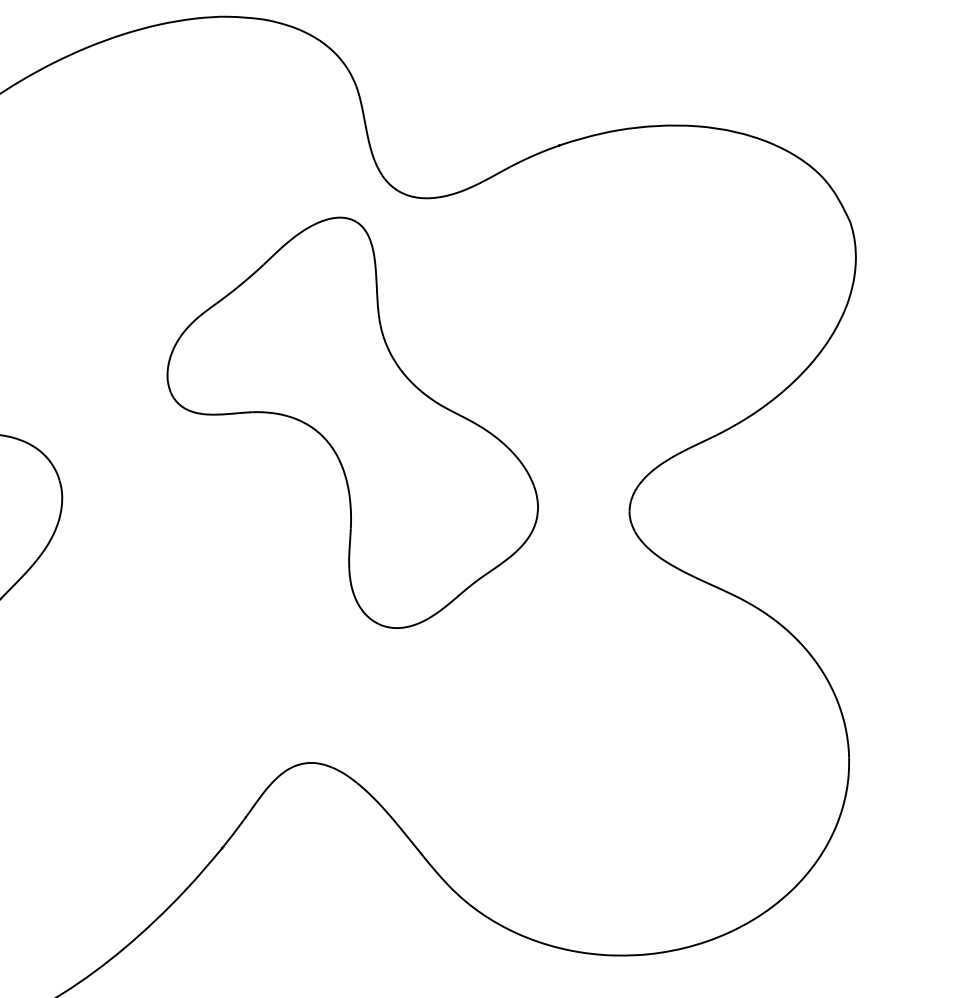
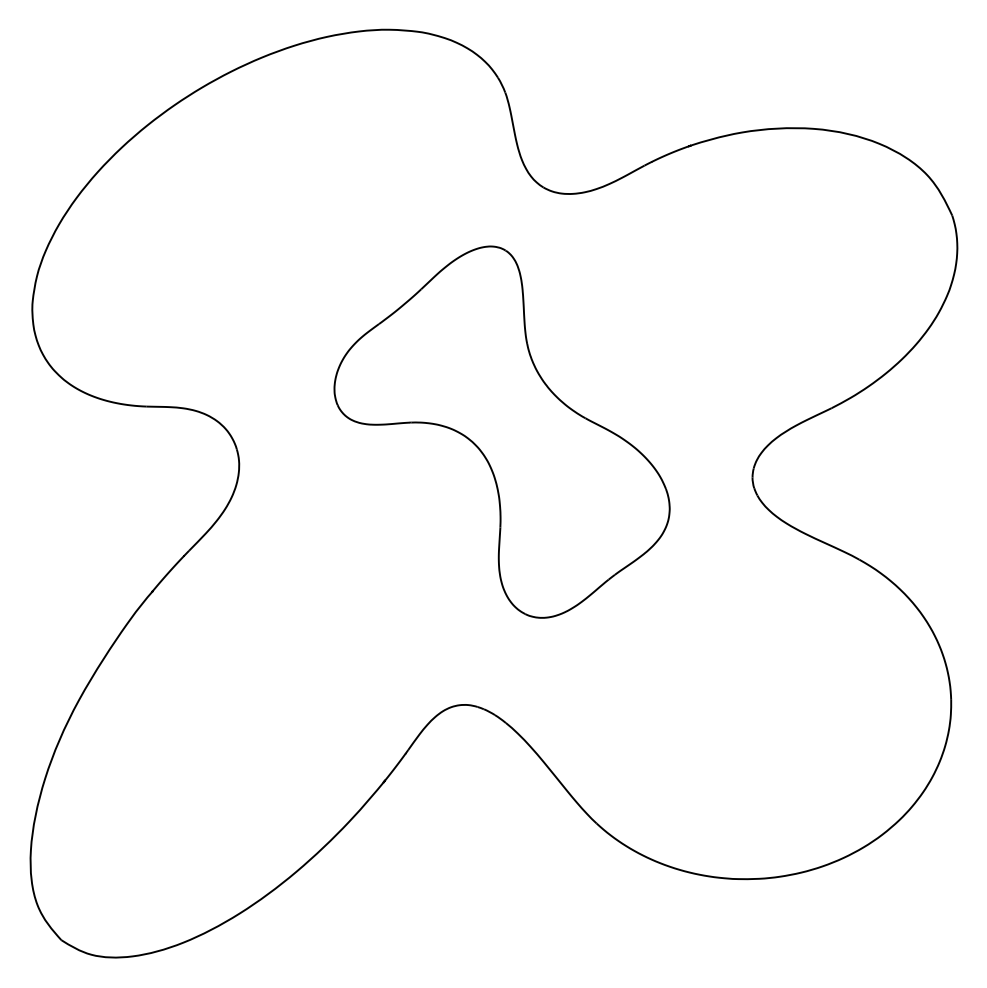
part: (352, 422) -> (501, 431), moved

